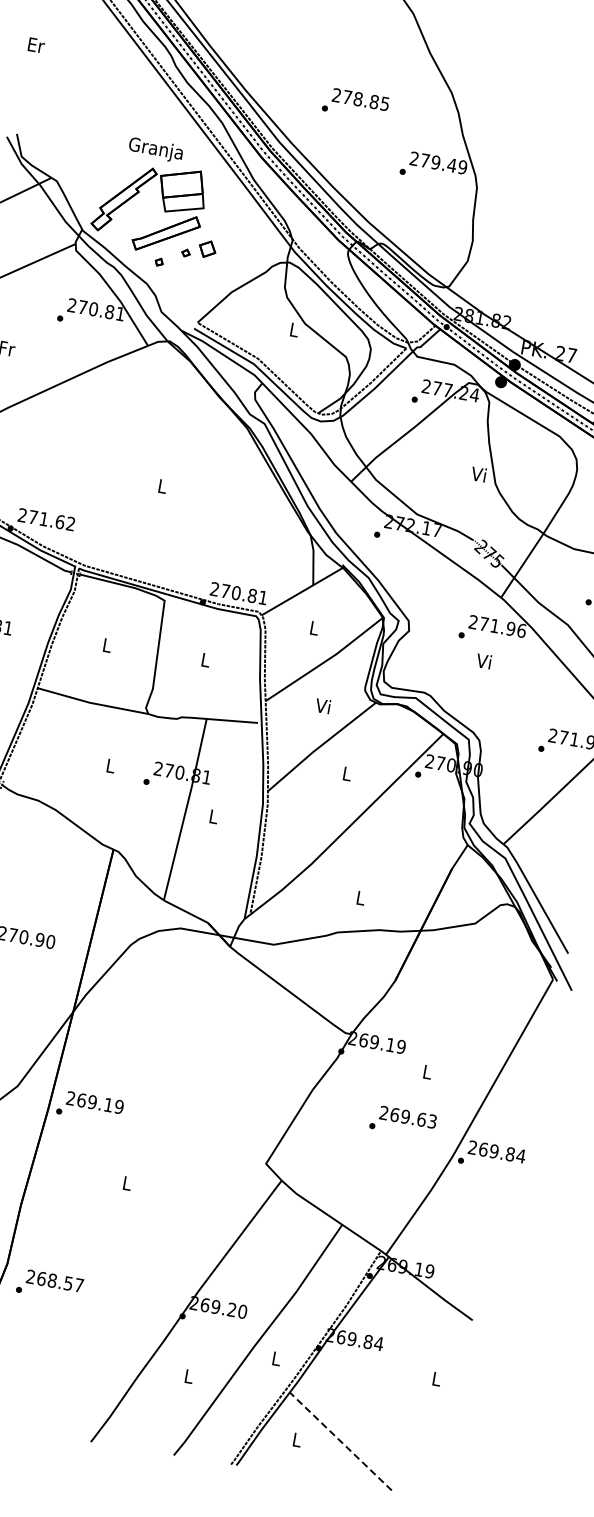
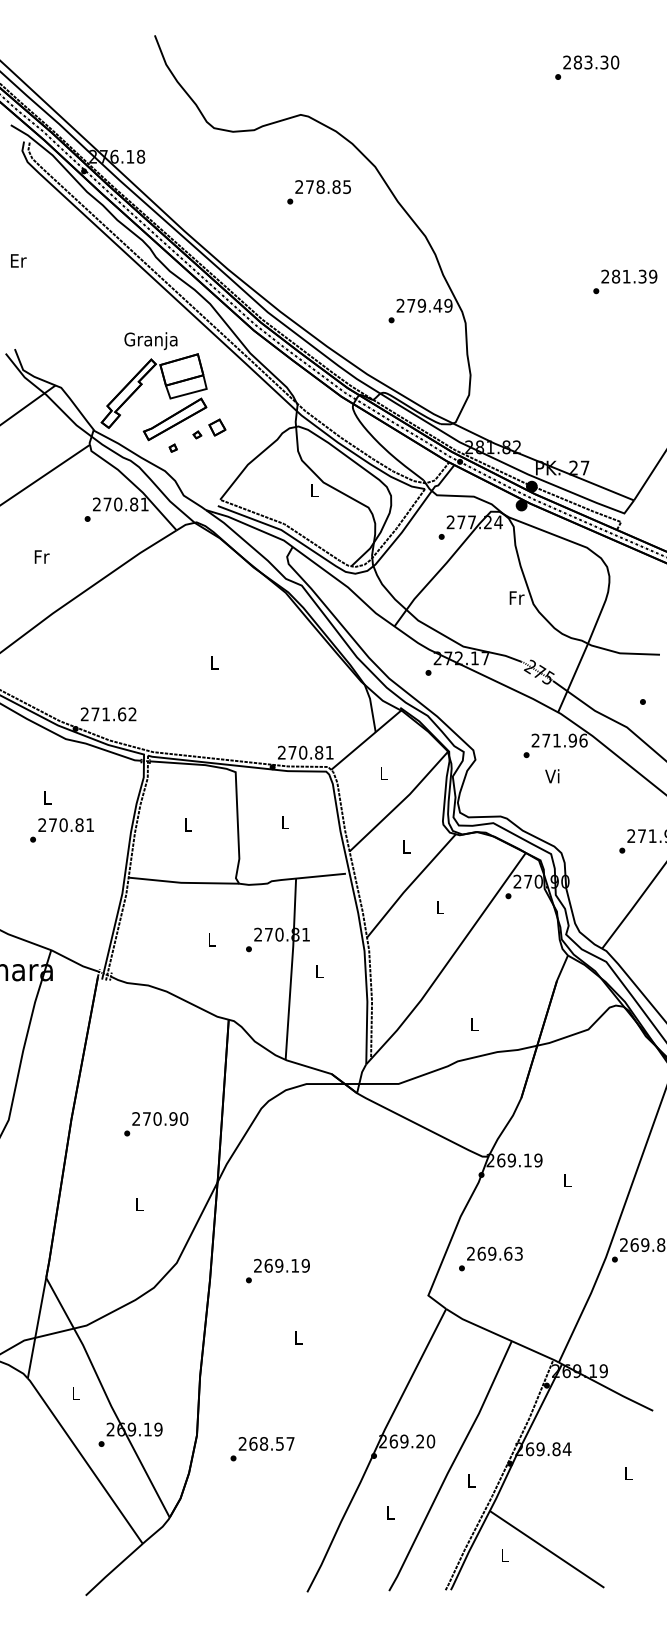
text: (355, 104) -> (318, 192), moved
text: (479, 474) -> (516, 597), Vi -> Fr
text: (323, 706) -> (405, 846), Vi -> L
text: (89, 1106) -> (277, 1270), moved
text: (402, 1121) -> (490, 1258), moved
text: (49, 1286) -> (262, 1449), moved
line: (341, 1441) -> (547, 1549), dashed -> solid

